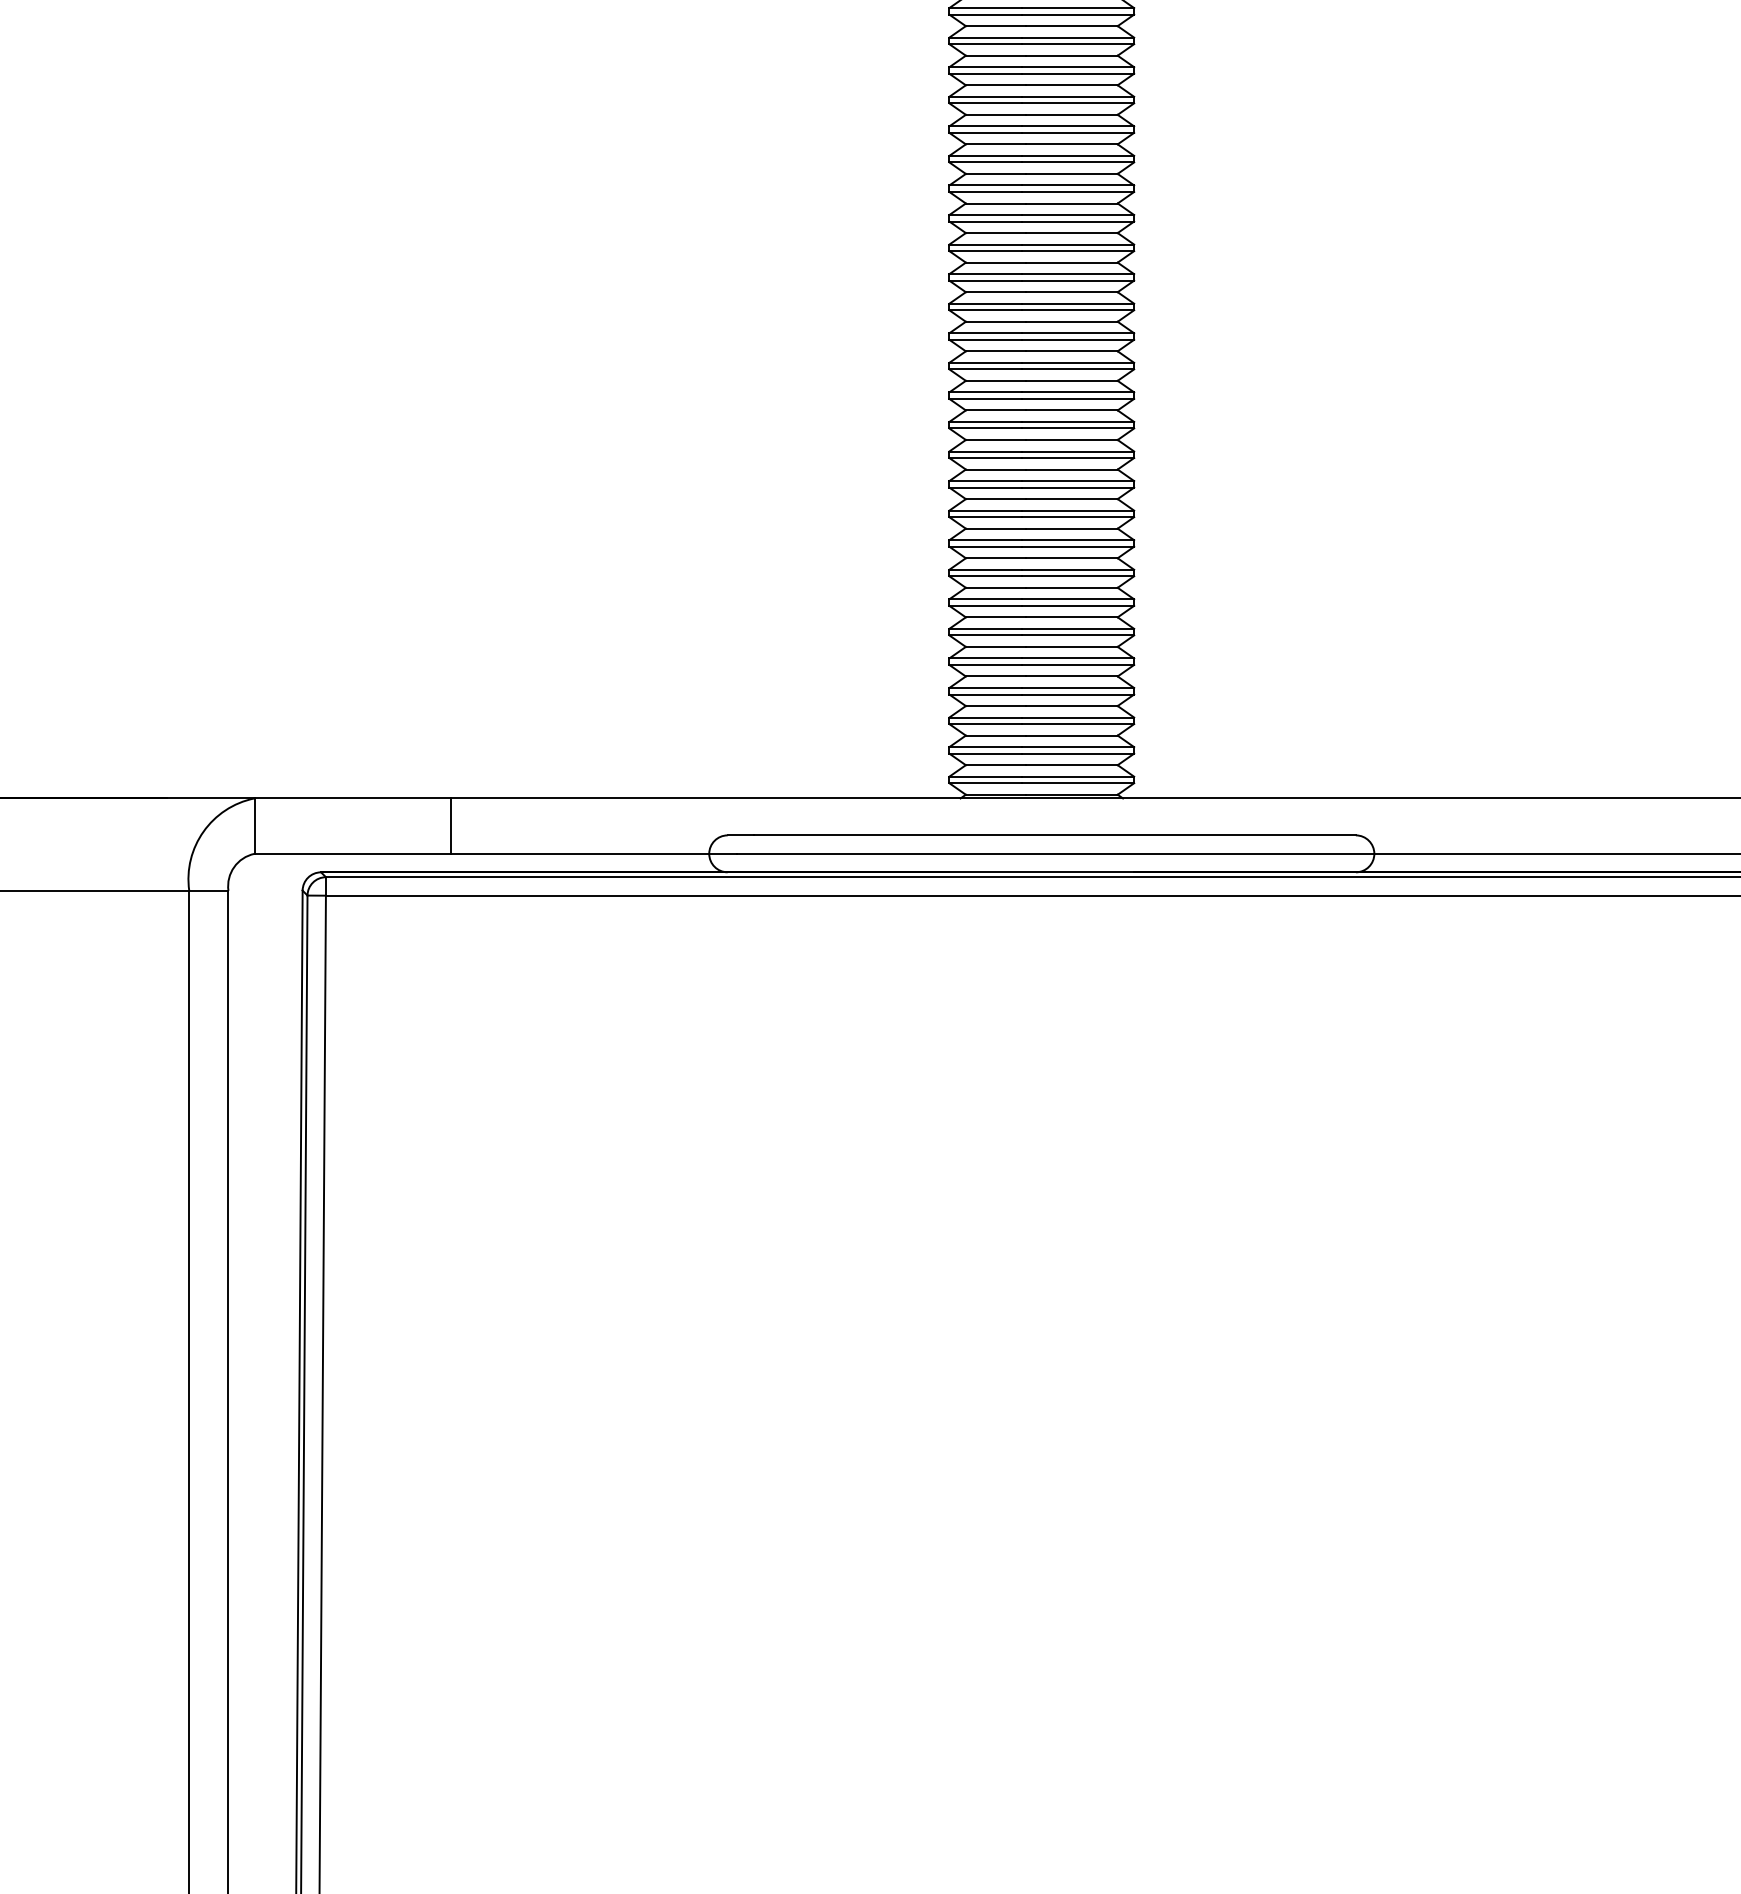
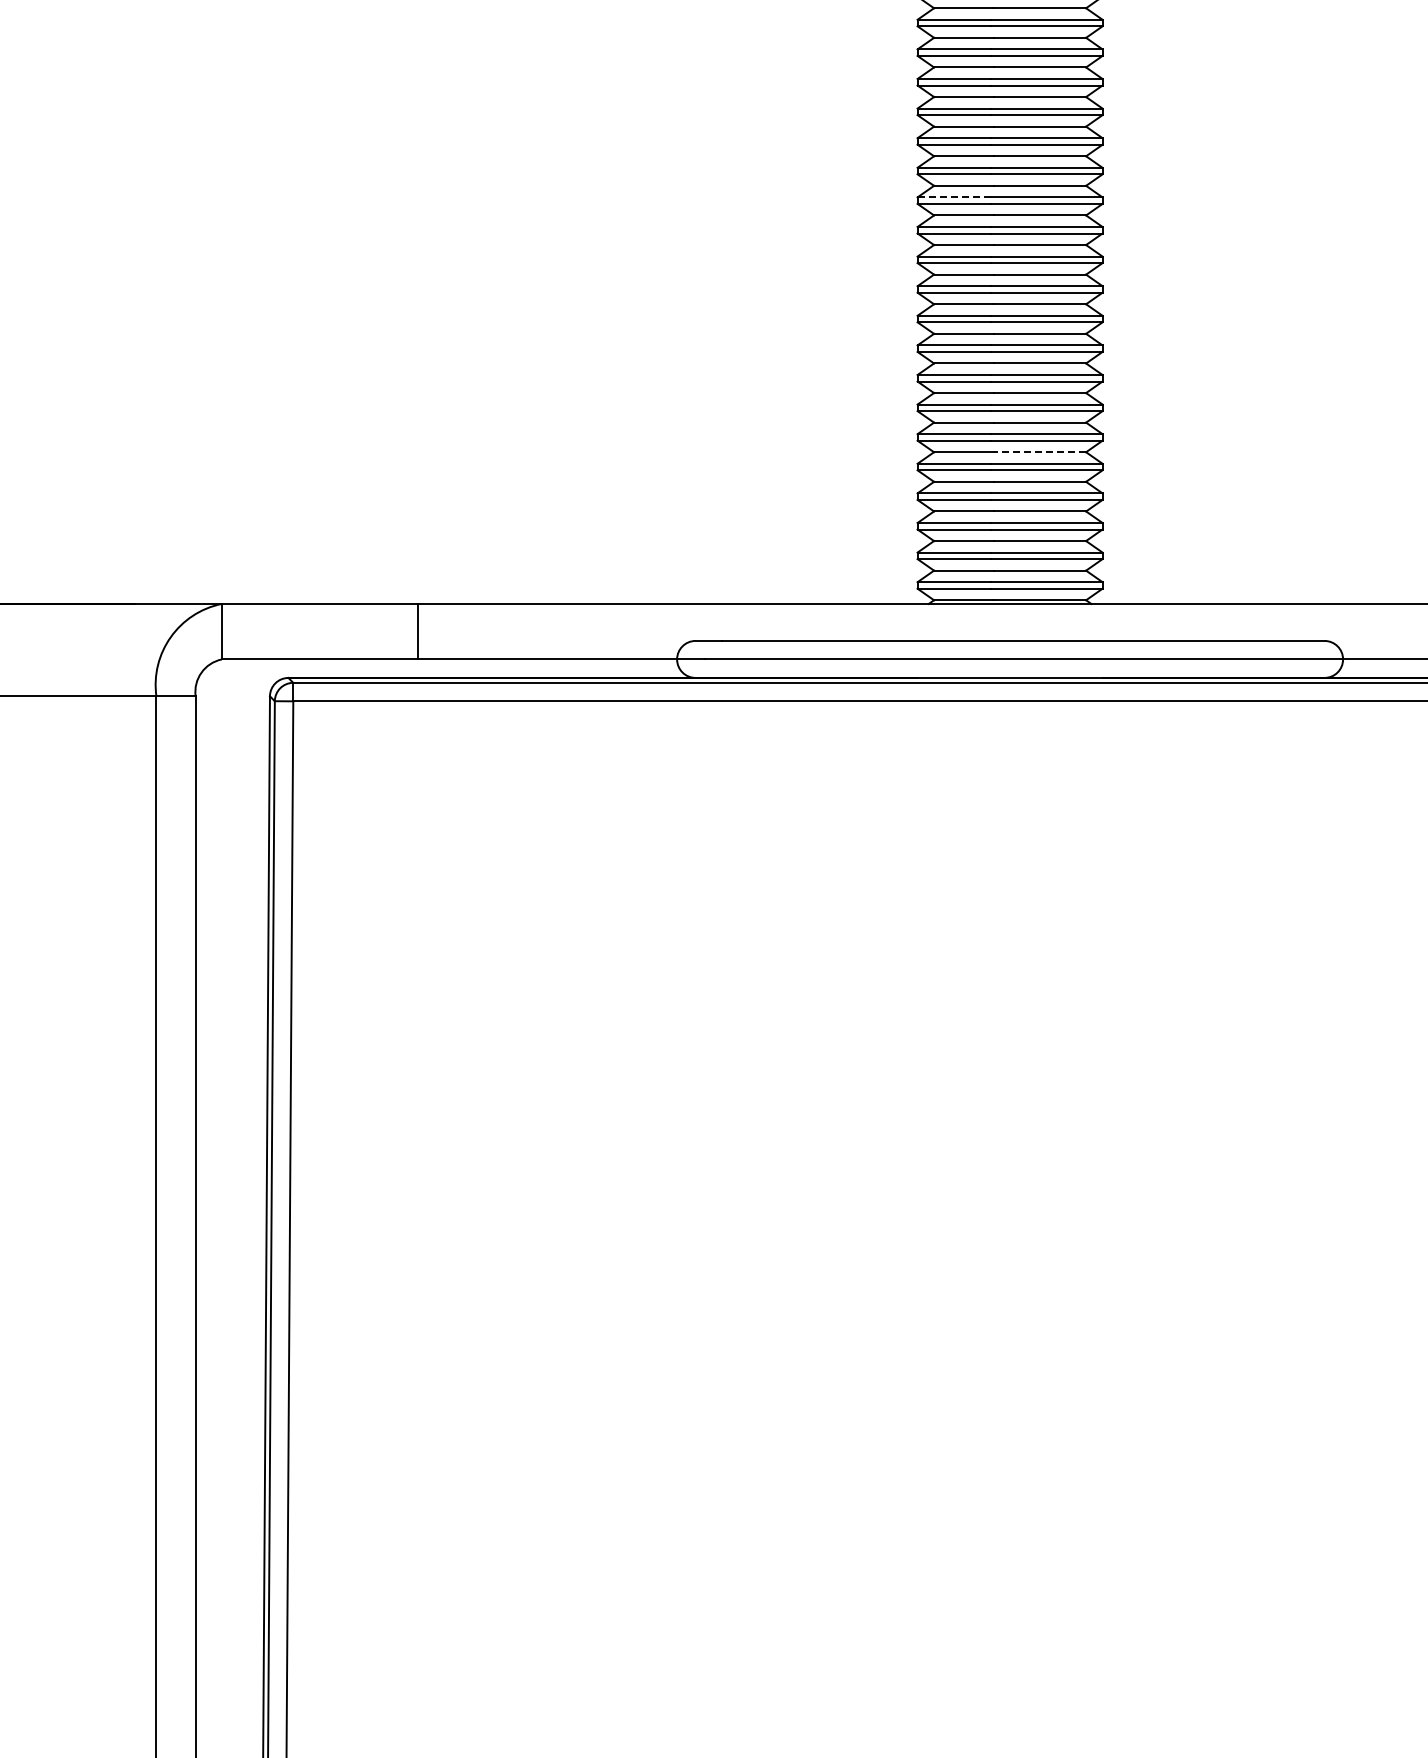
line: (985, 392) -> (953, 197), solid -> dashed
line: (1071, 646) -> (1039, 451), solid -> dashed

